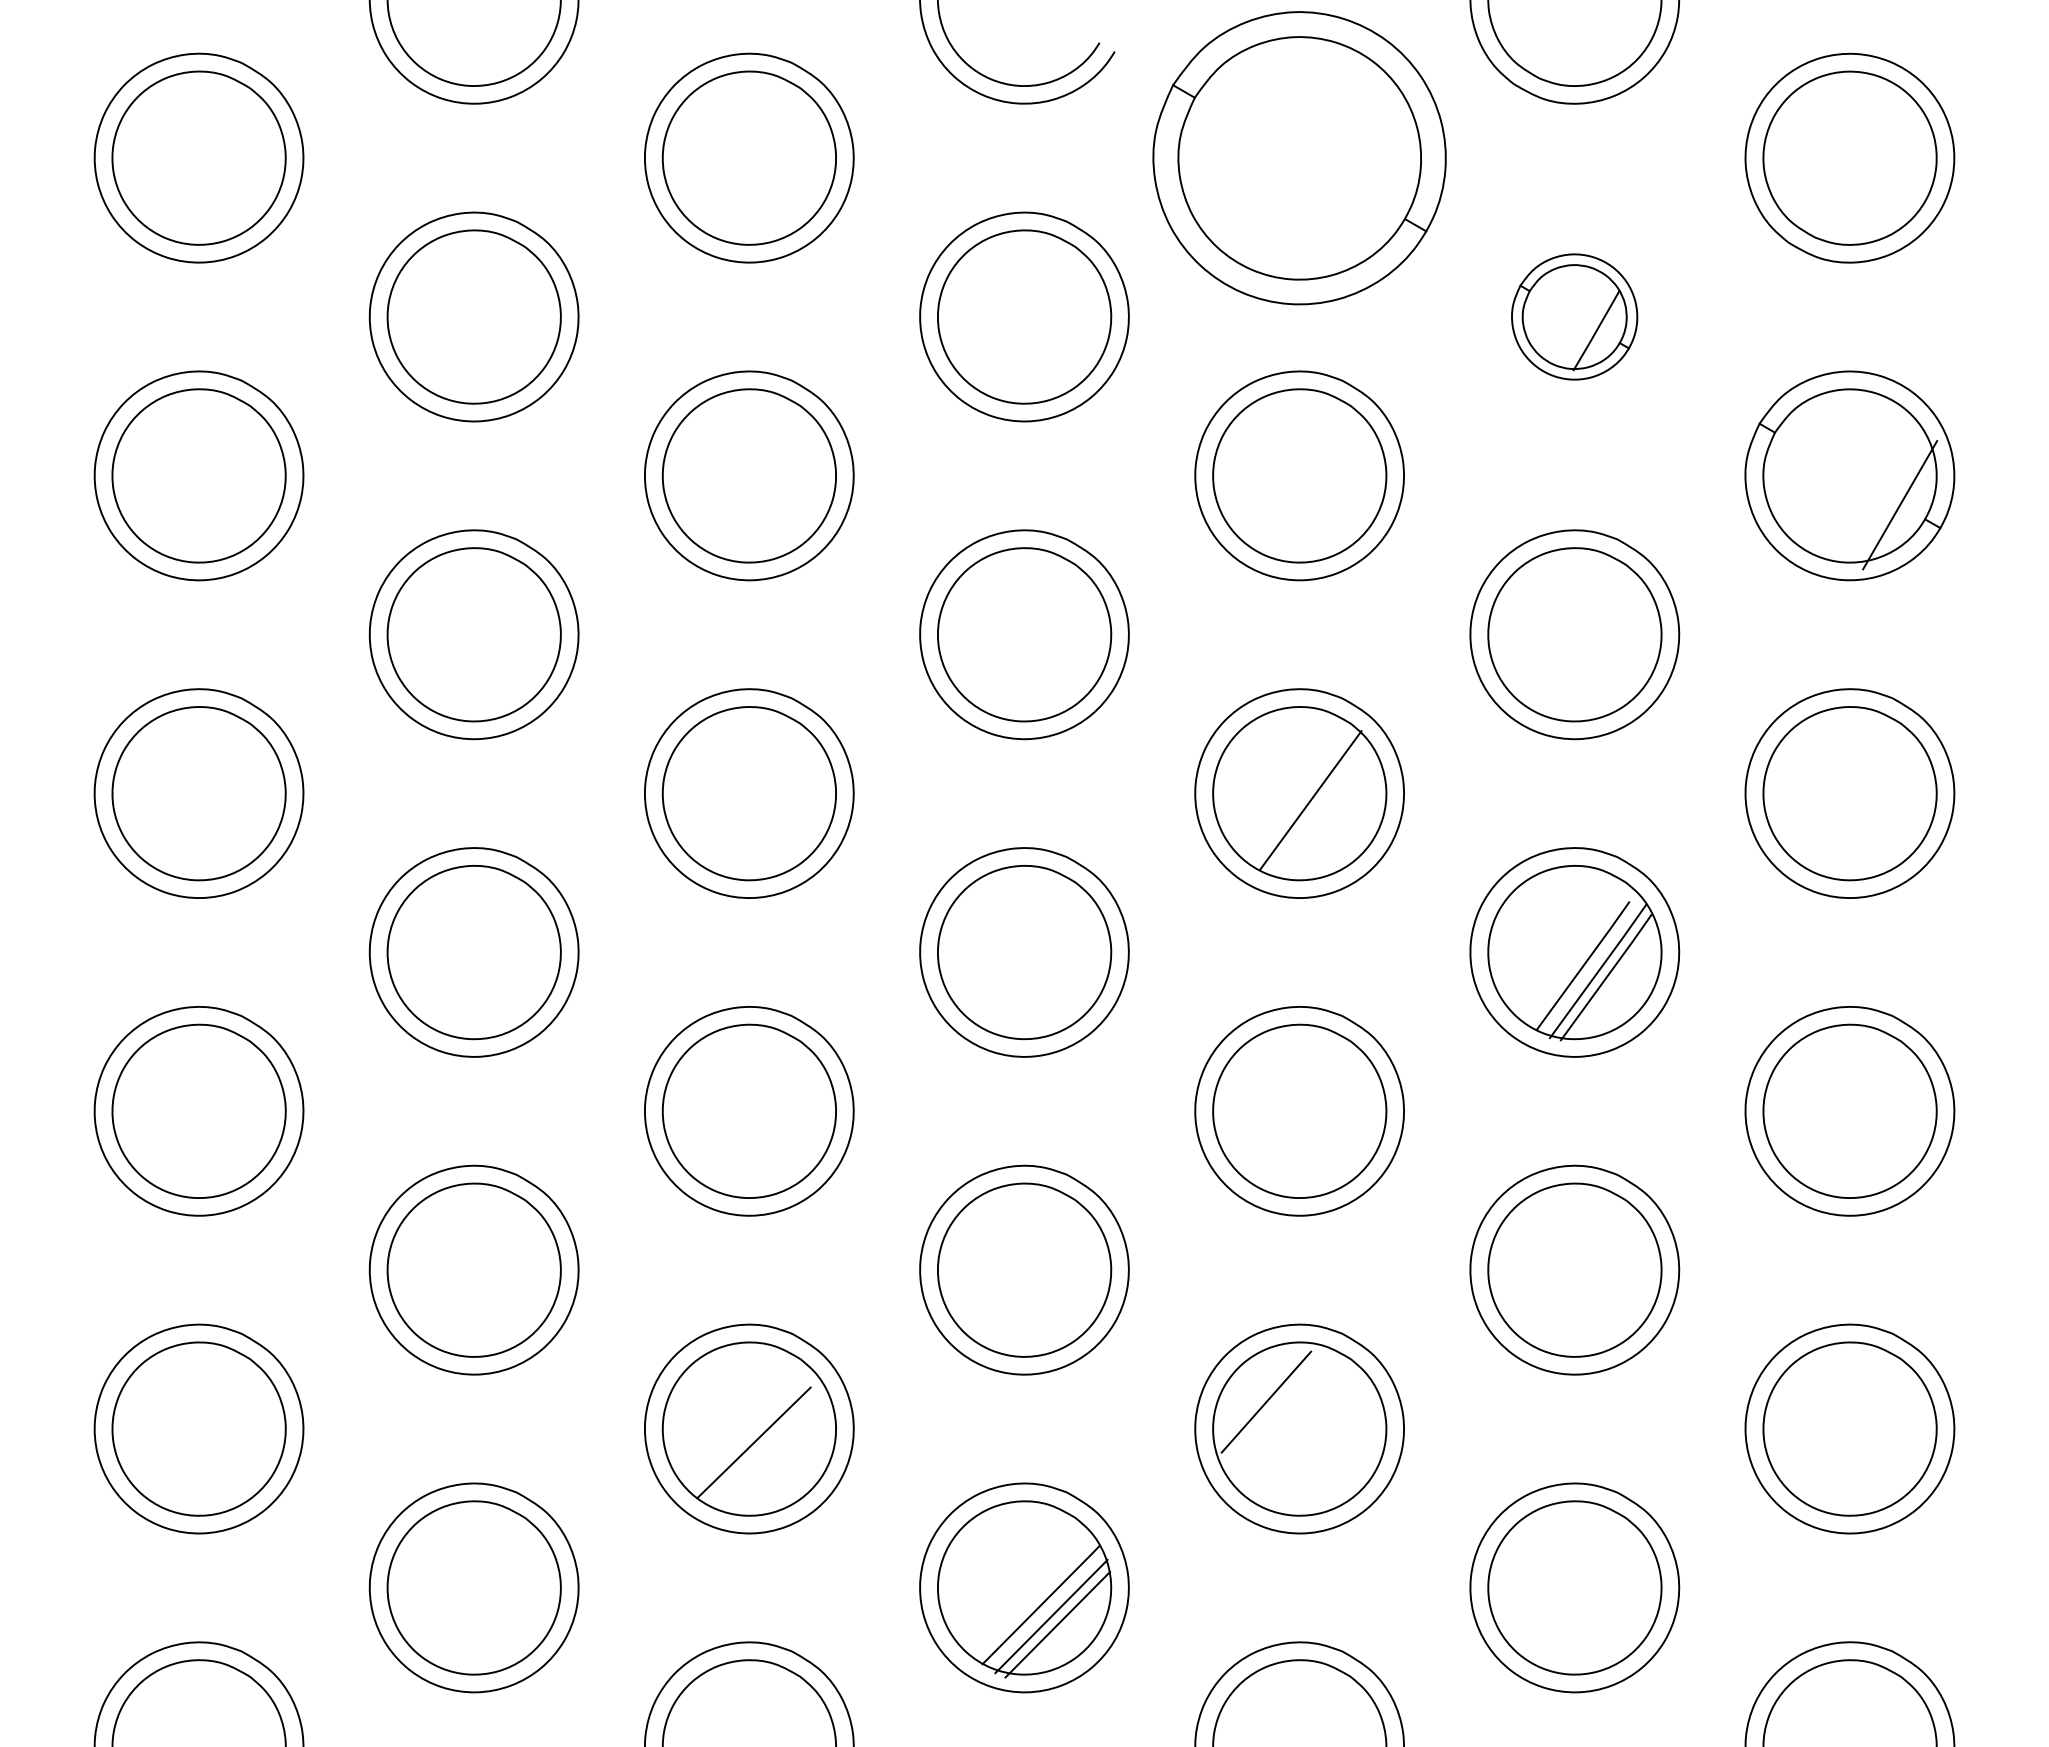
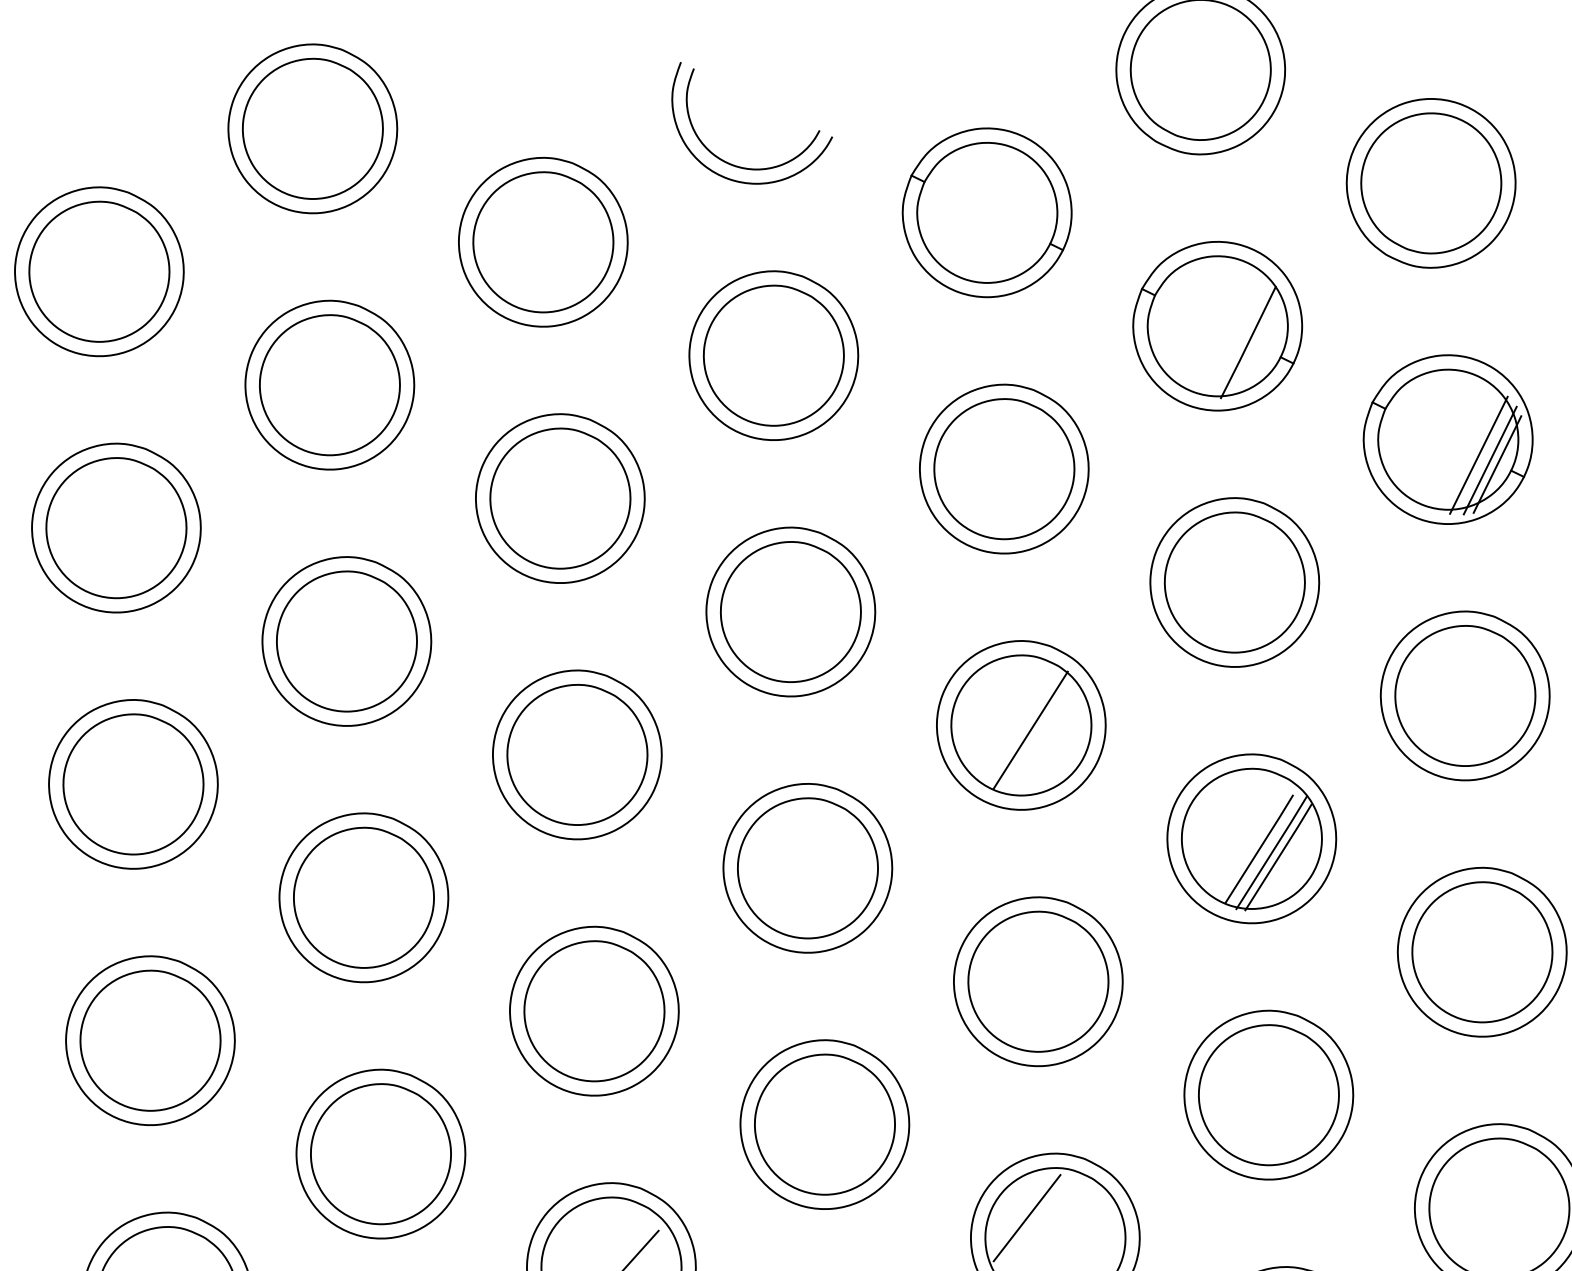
part: (1299, 157) -> (987, 212), size x0.71
part: (1574, 316) -> (1217, 325), size x1.67
line: (1886, 497) -> (1478, 455), added
line: (1908, 510) -> (1497, 464), added

